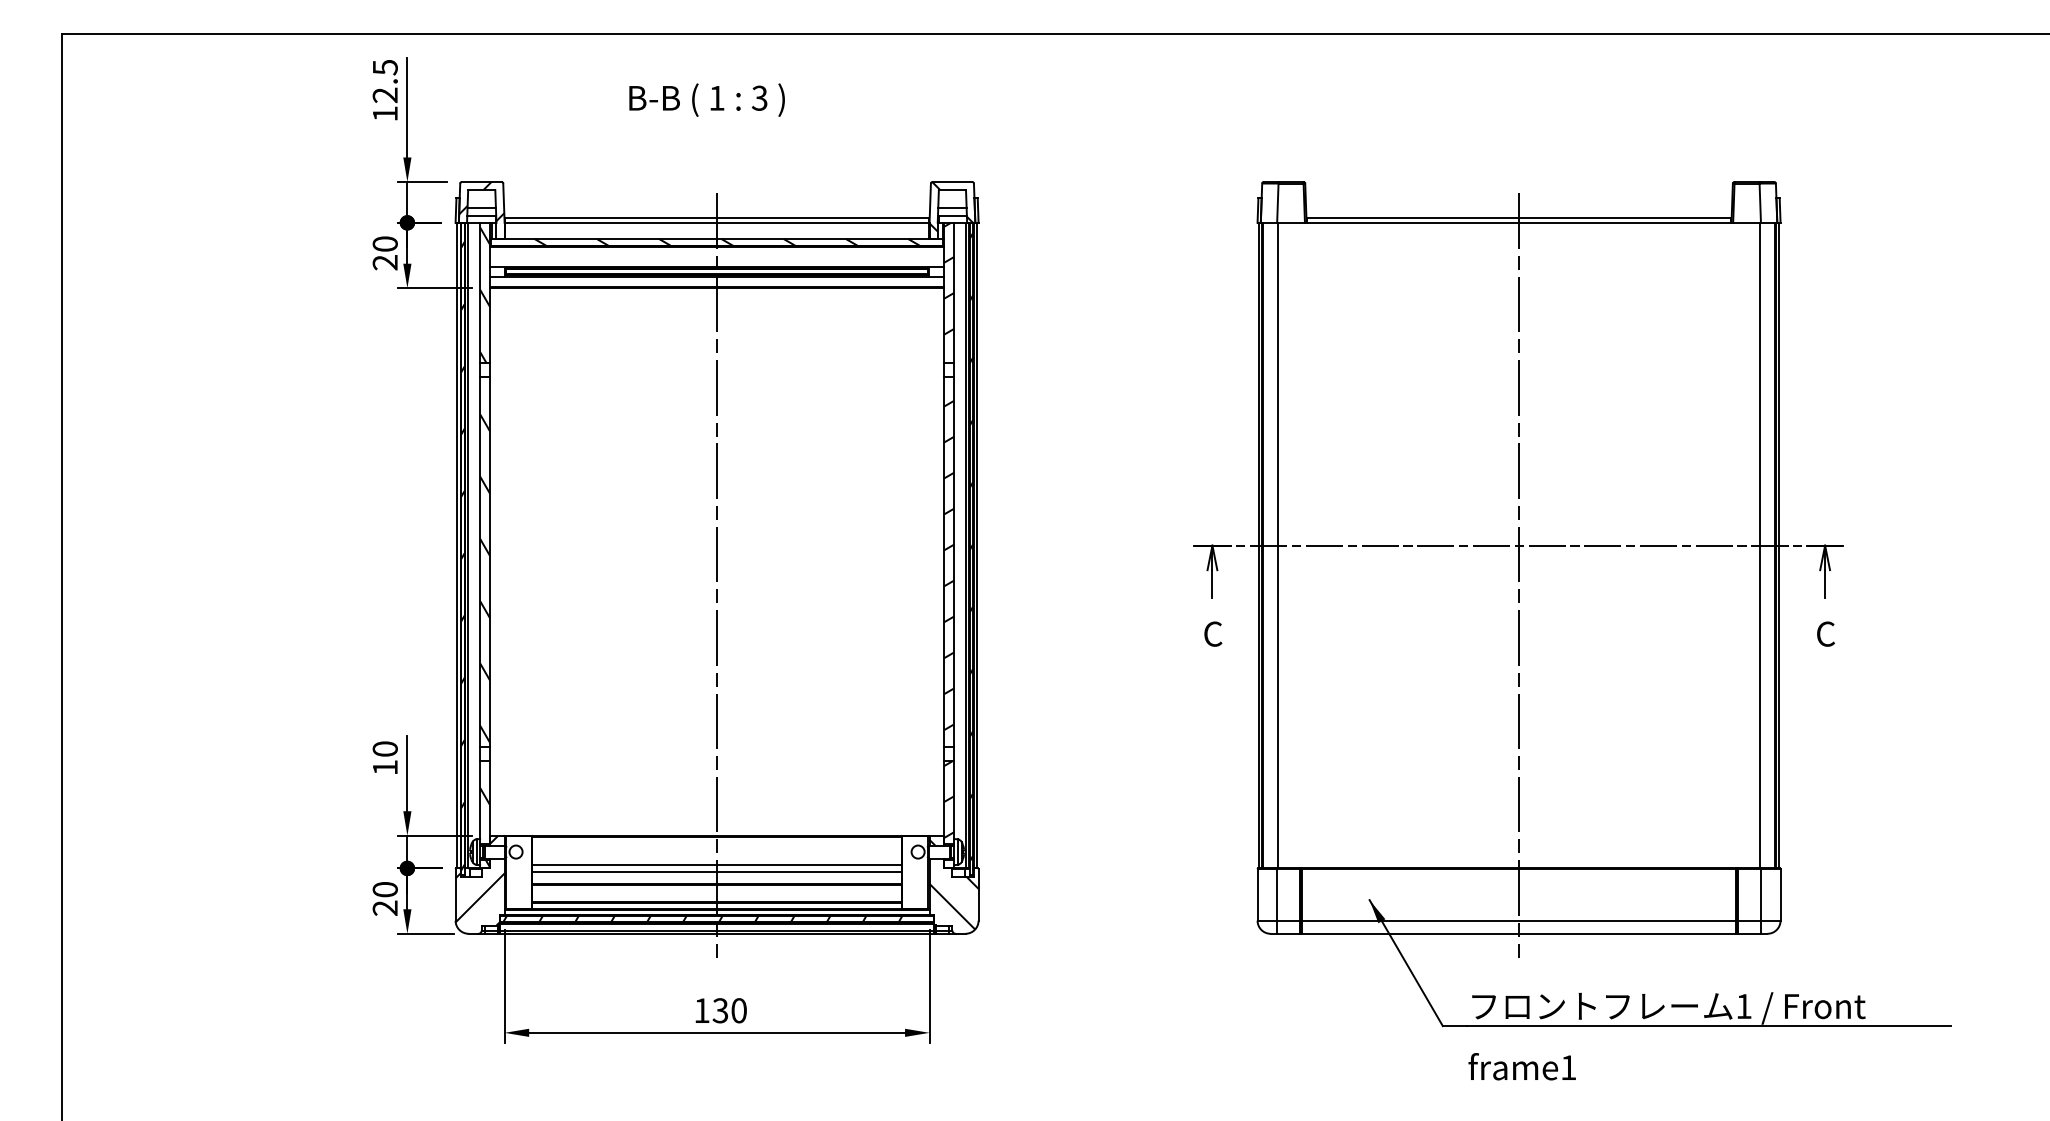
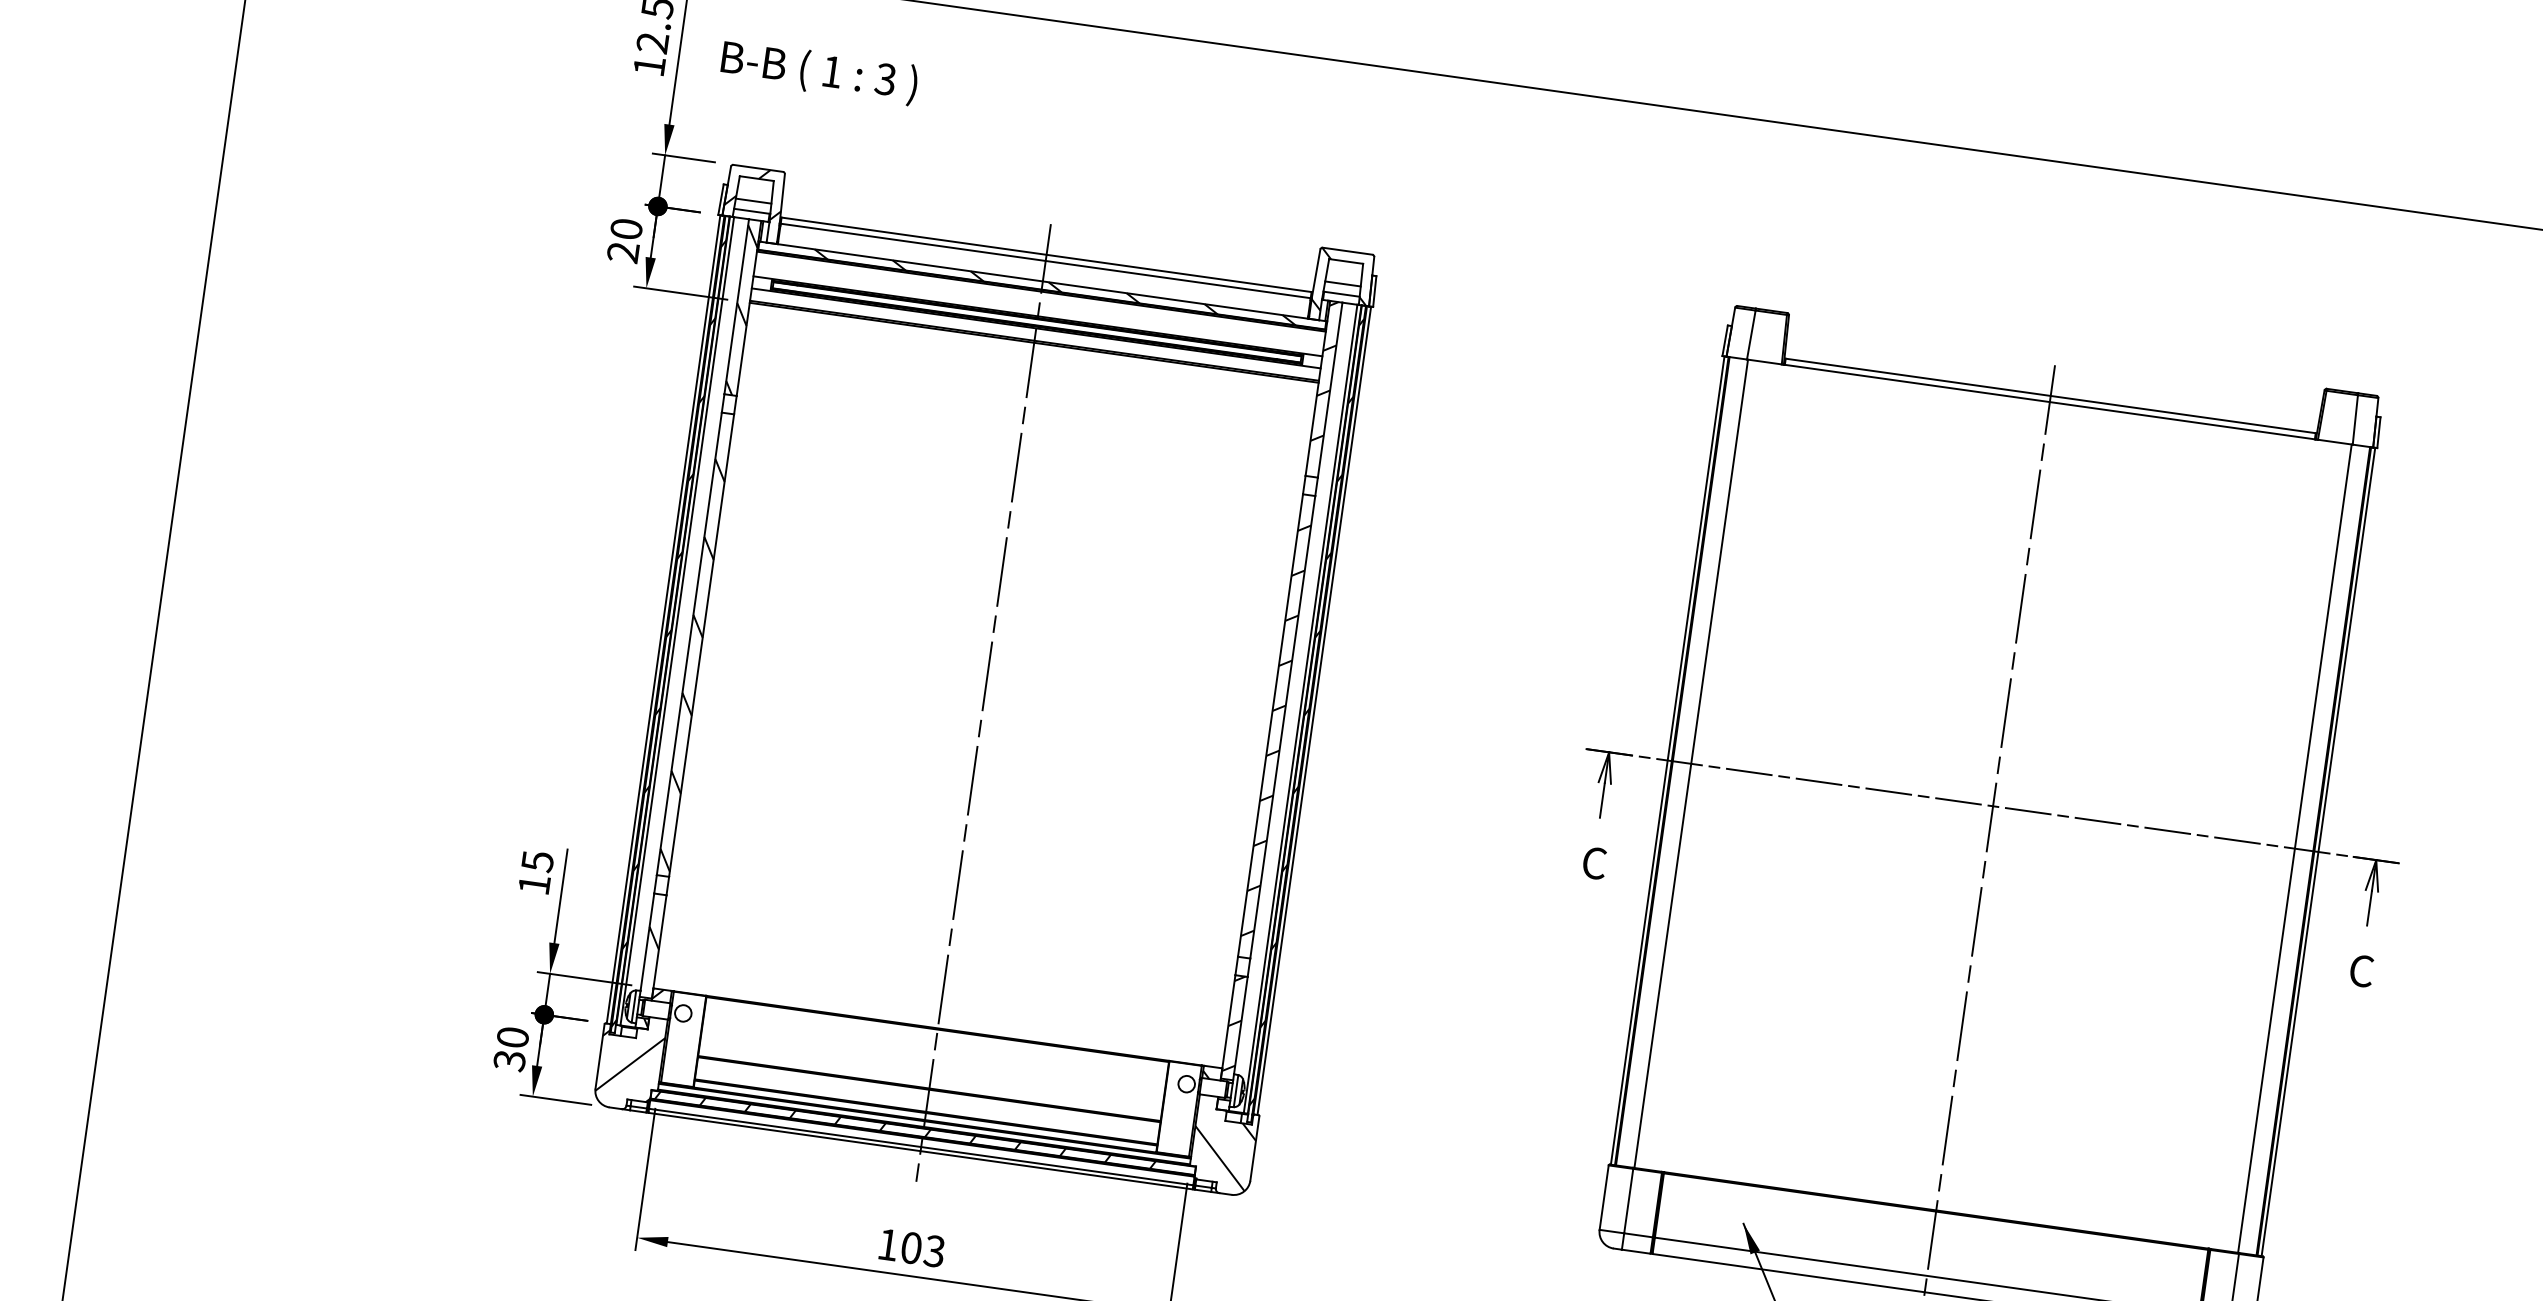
text: (706, 99) -> (818, 71), moved
text: (384, 749) -> (536, 861), 10 -> 15
line: (716, 865) -> (931, 1065), removed
line: (716, 871) -> (930, 1073), removed
text: (385, 908) -> (509, 1061), 20 -> 30
text: (729, 1010) -> (922, 1249), 130 -> 103

